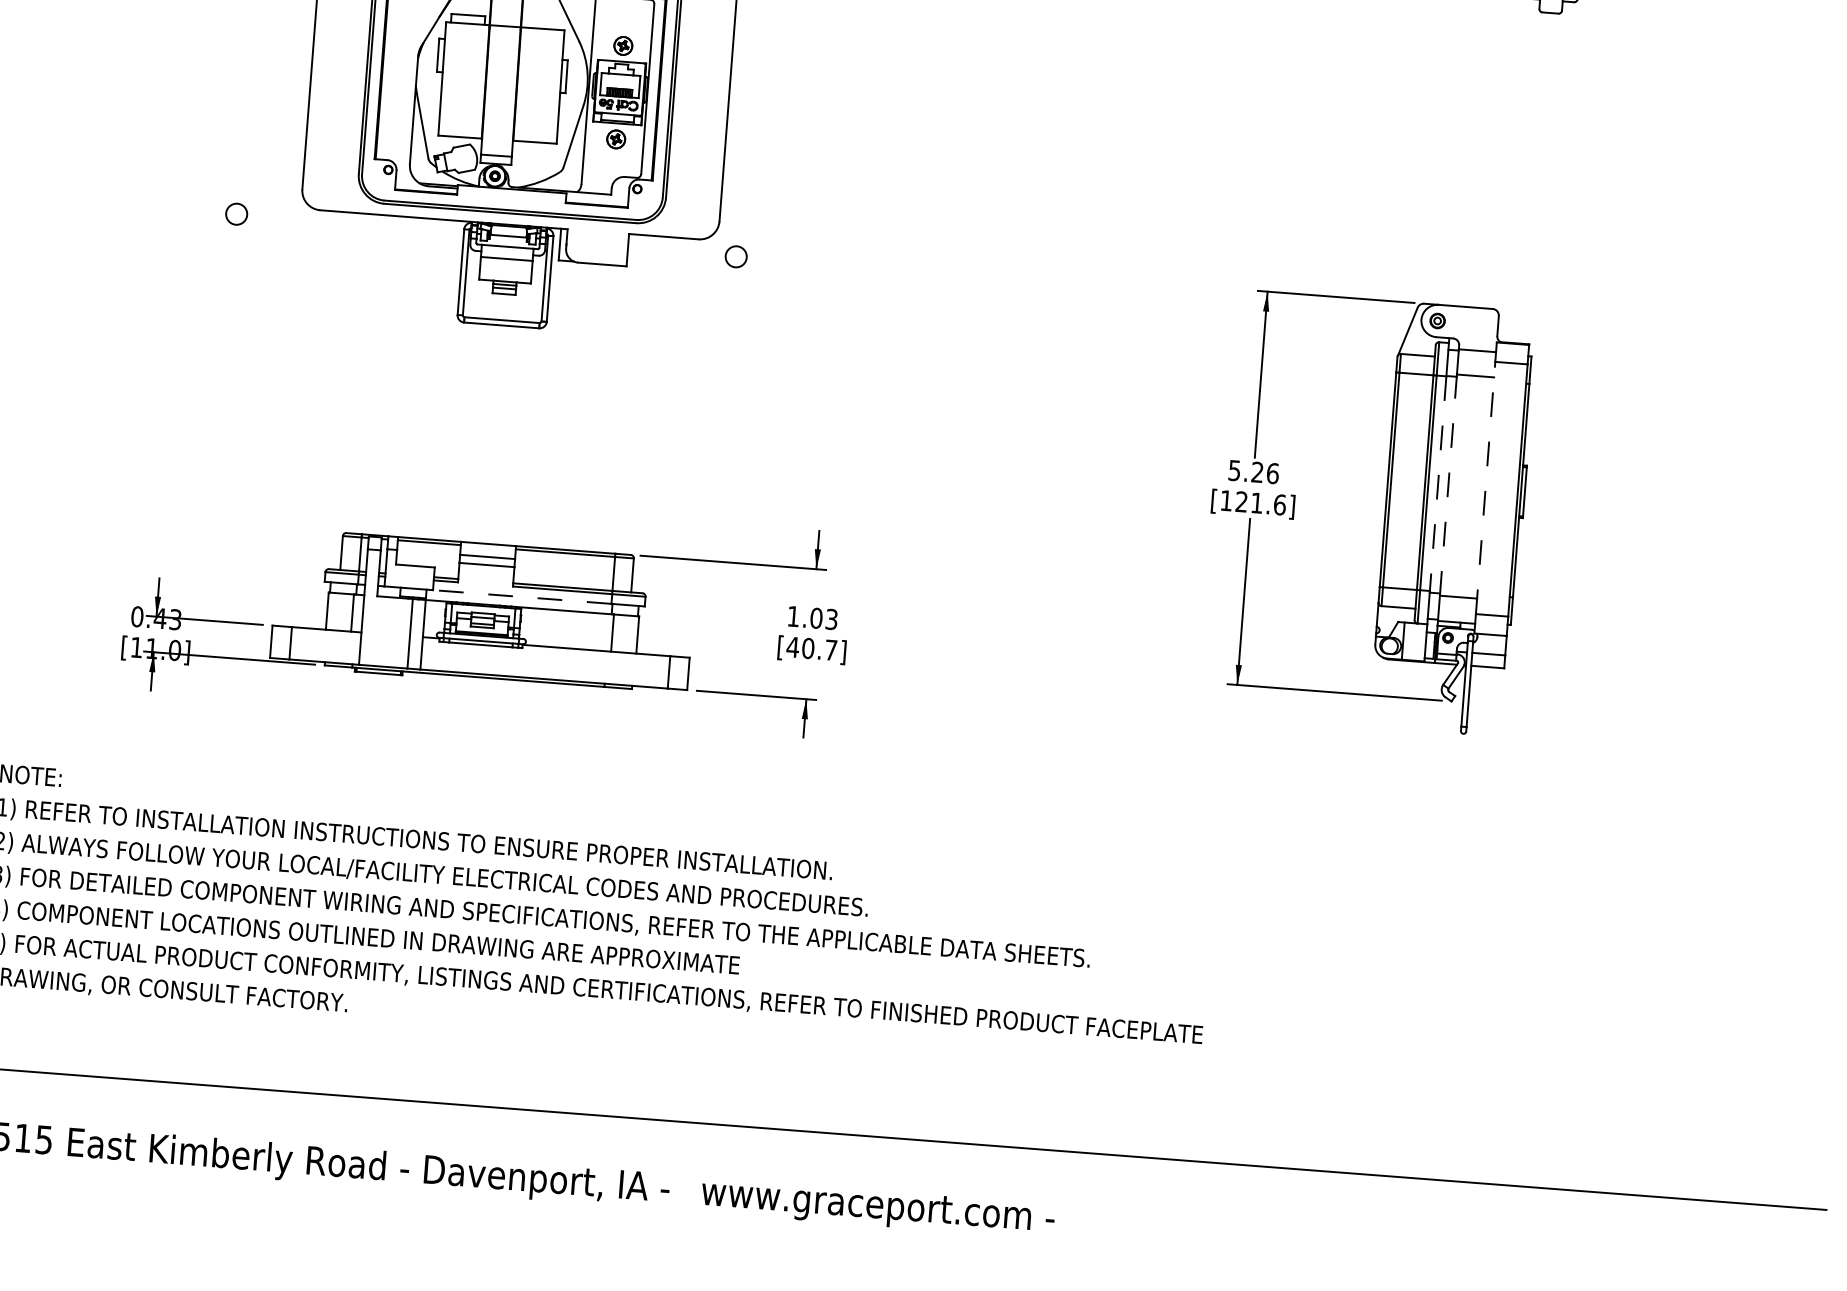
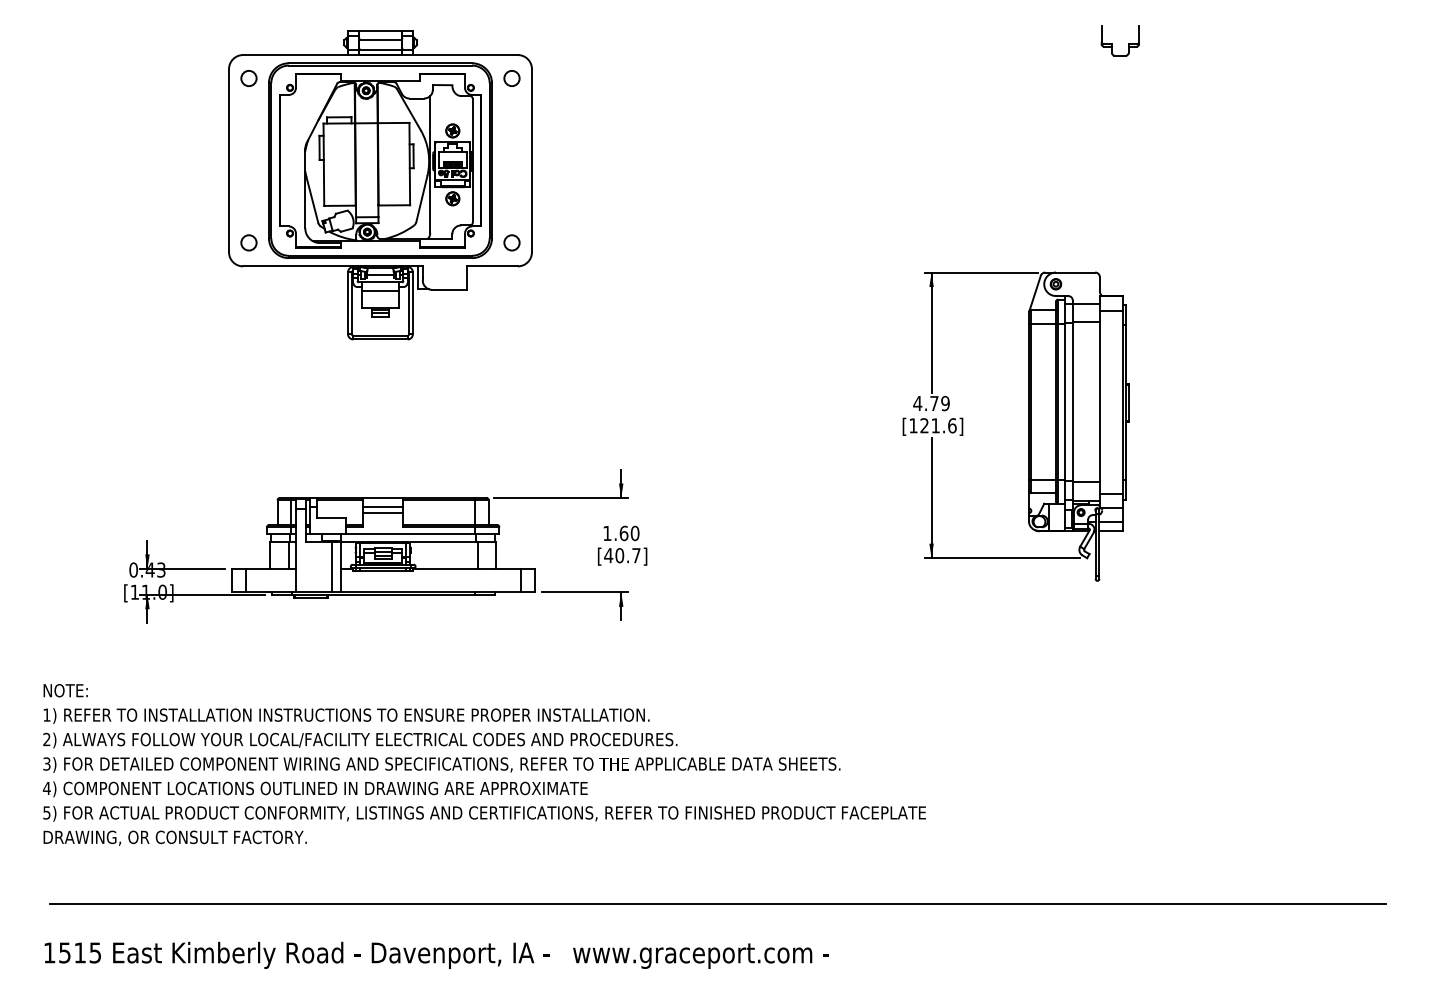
circle: (236, 213) -> (248, 242), moved
circle: (735, 256) -> (511, 242), moved
text: (1253, 471) -> (931, 403), 5.26 -> 4.79
line: (1438, 483) -> (1065, 401), dashed -> solid
line: (1447, 484) -> (1072, 401), dashed -> solid
line: (1485, 488) -> (1099, 402), dashed -> solid
line: (522, 597) -> (410, 534), dashed -> solid
text: (823, 618) -> (629, 533), 1.03 -> 1.60

